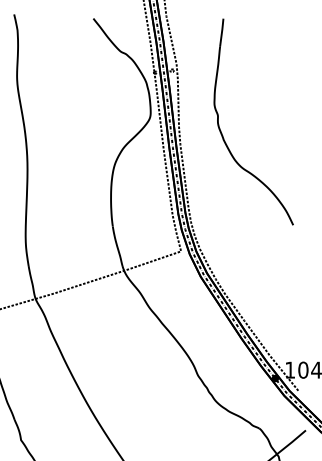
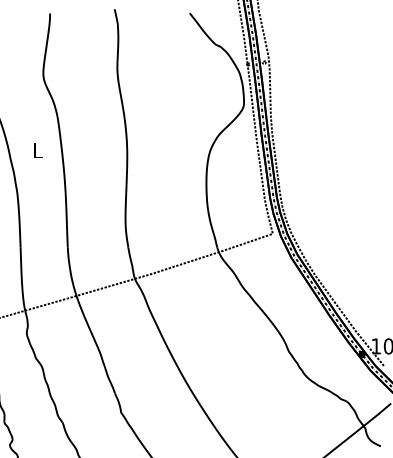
part: (222, 133) -> (312, 122), removed

